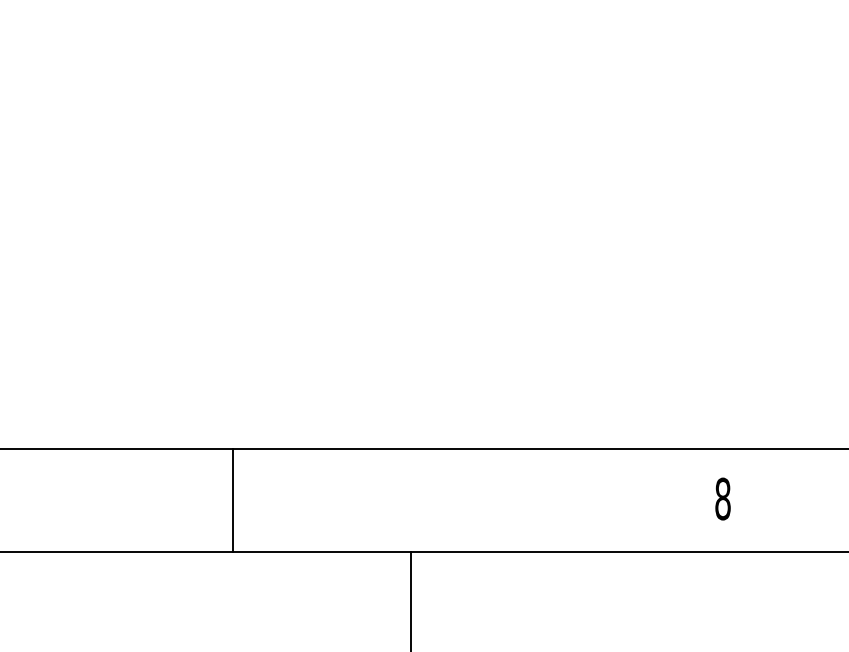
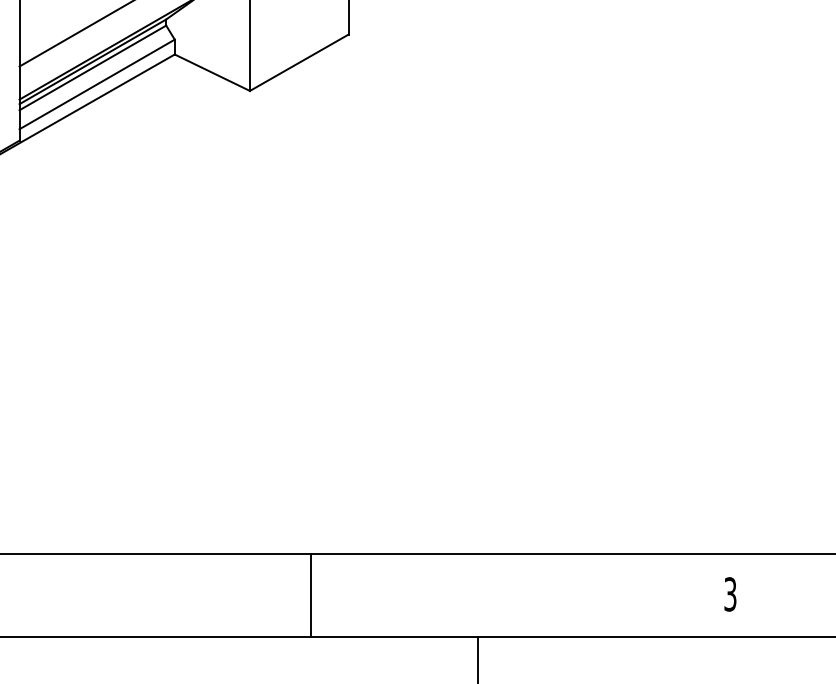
text: (723, 499) -> (730, 594), 8 -> 3
line: (232, 500) -> (310, 595), moved

